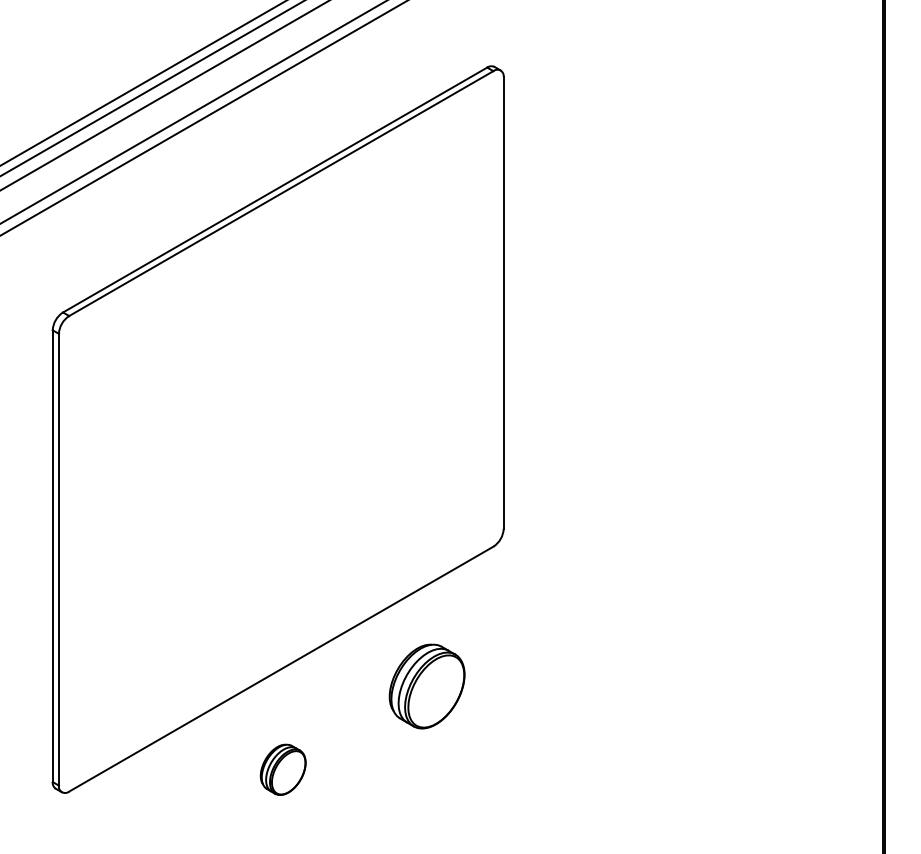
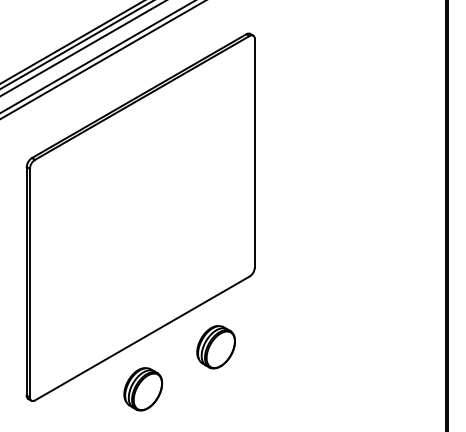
part: (283, 770) -> (143, 389), size x1.67

